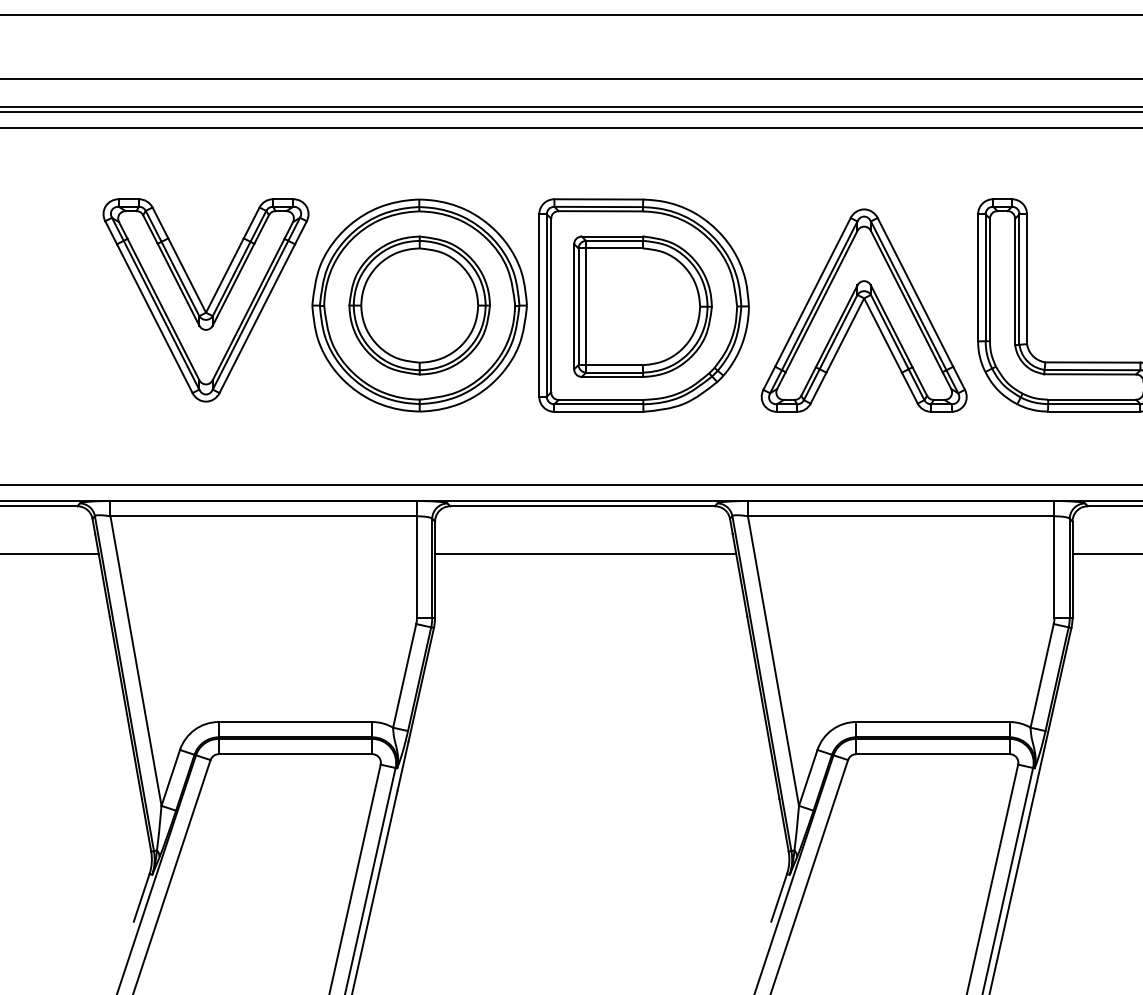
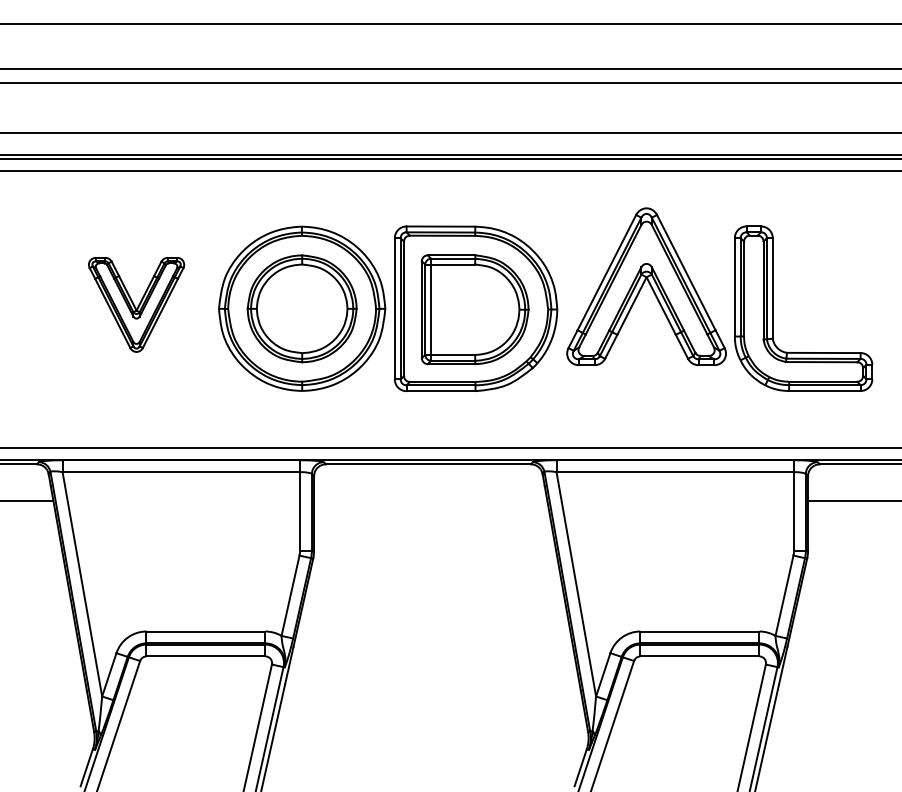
part: (205, 299) -> (136, 304), size x0.6
part: (864, 310) -> (646, 286), moved
line: (585, 552) -> (430, 500), removed

